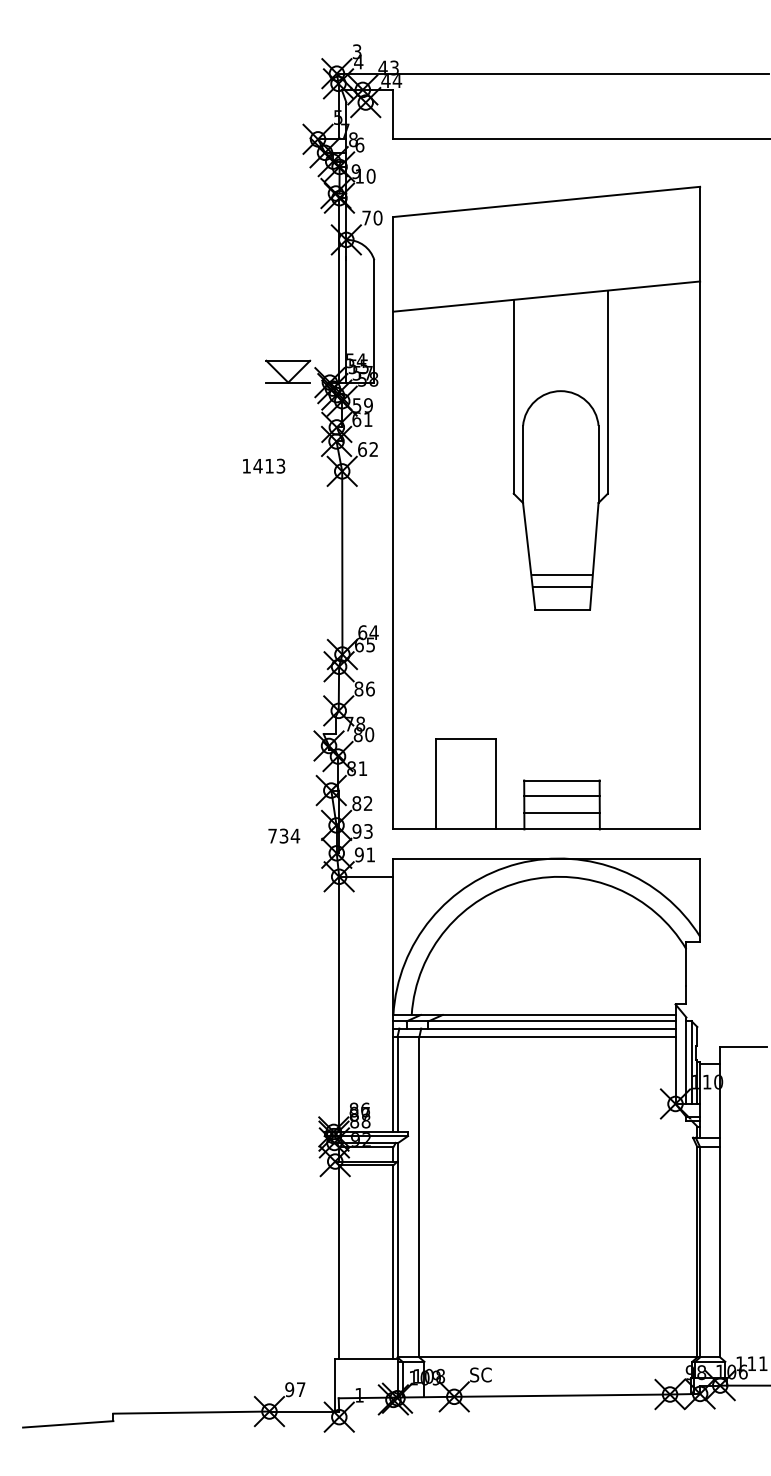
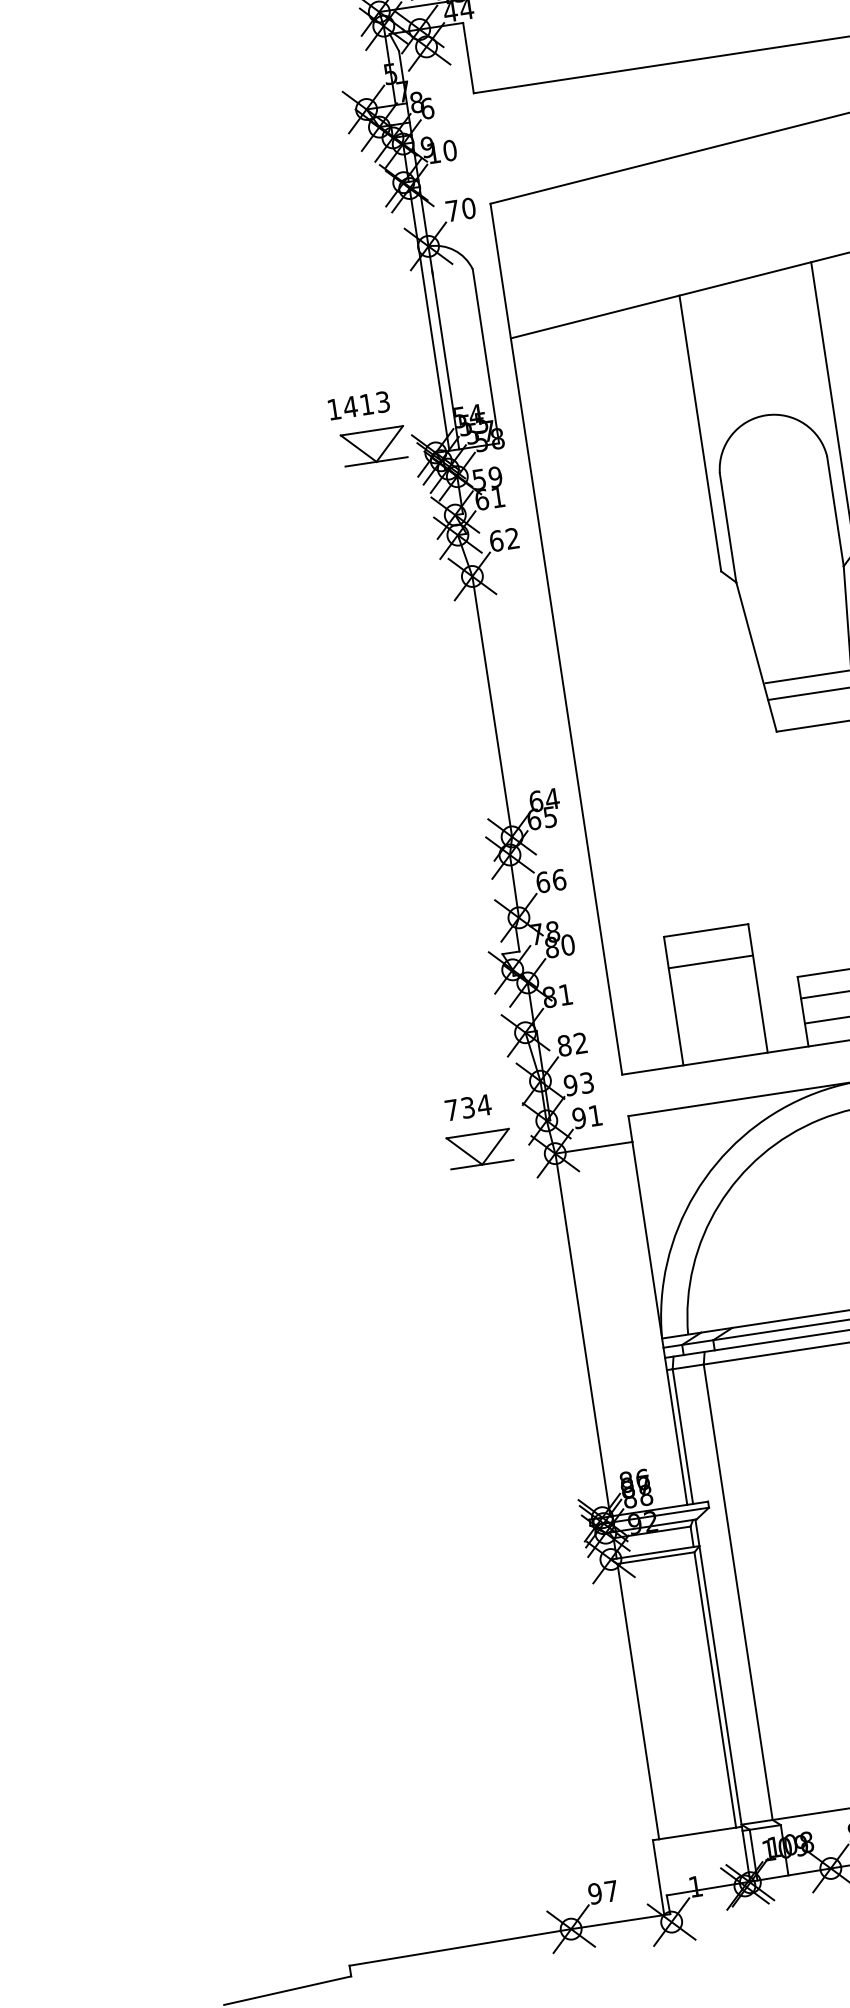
text: (264, 465) -> (359, 404), moved
text: (358, 688) -> (542, 881), 86 -> 66
line: (465, 761) -> (710, 962), added
part: (287, 865) -> (479, 1148), added

